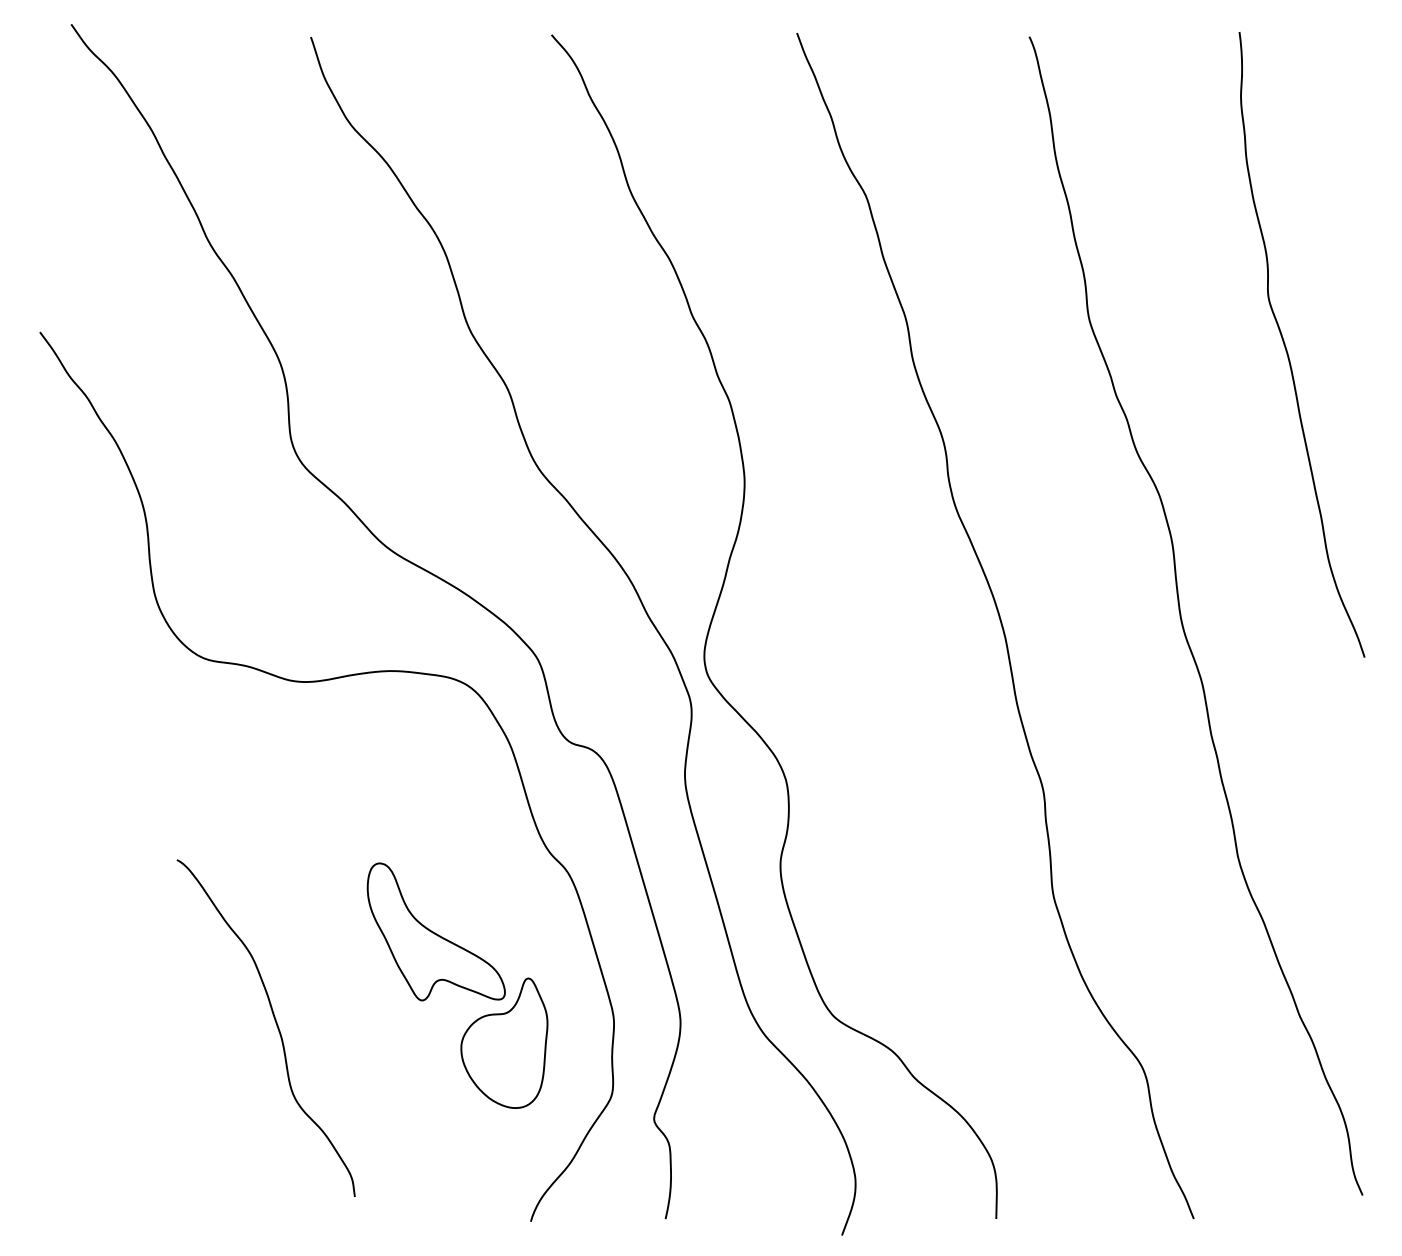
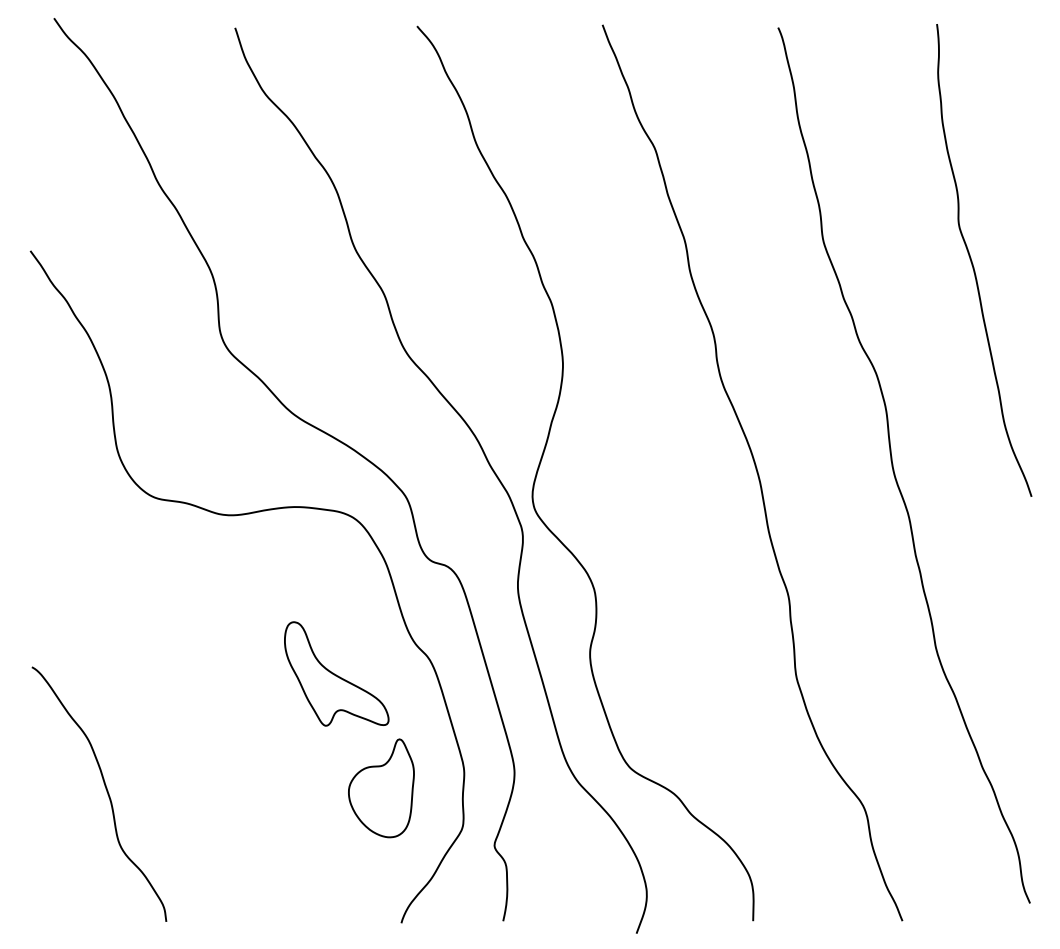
part: (435, 931) -> (336, 673), moved
curve: (275, 1023) -> (106, 790), moved

